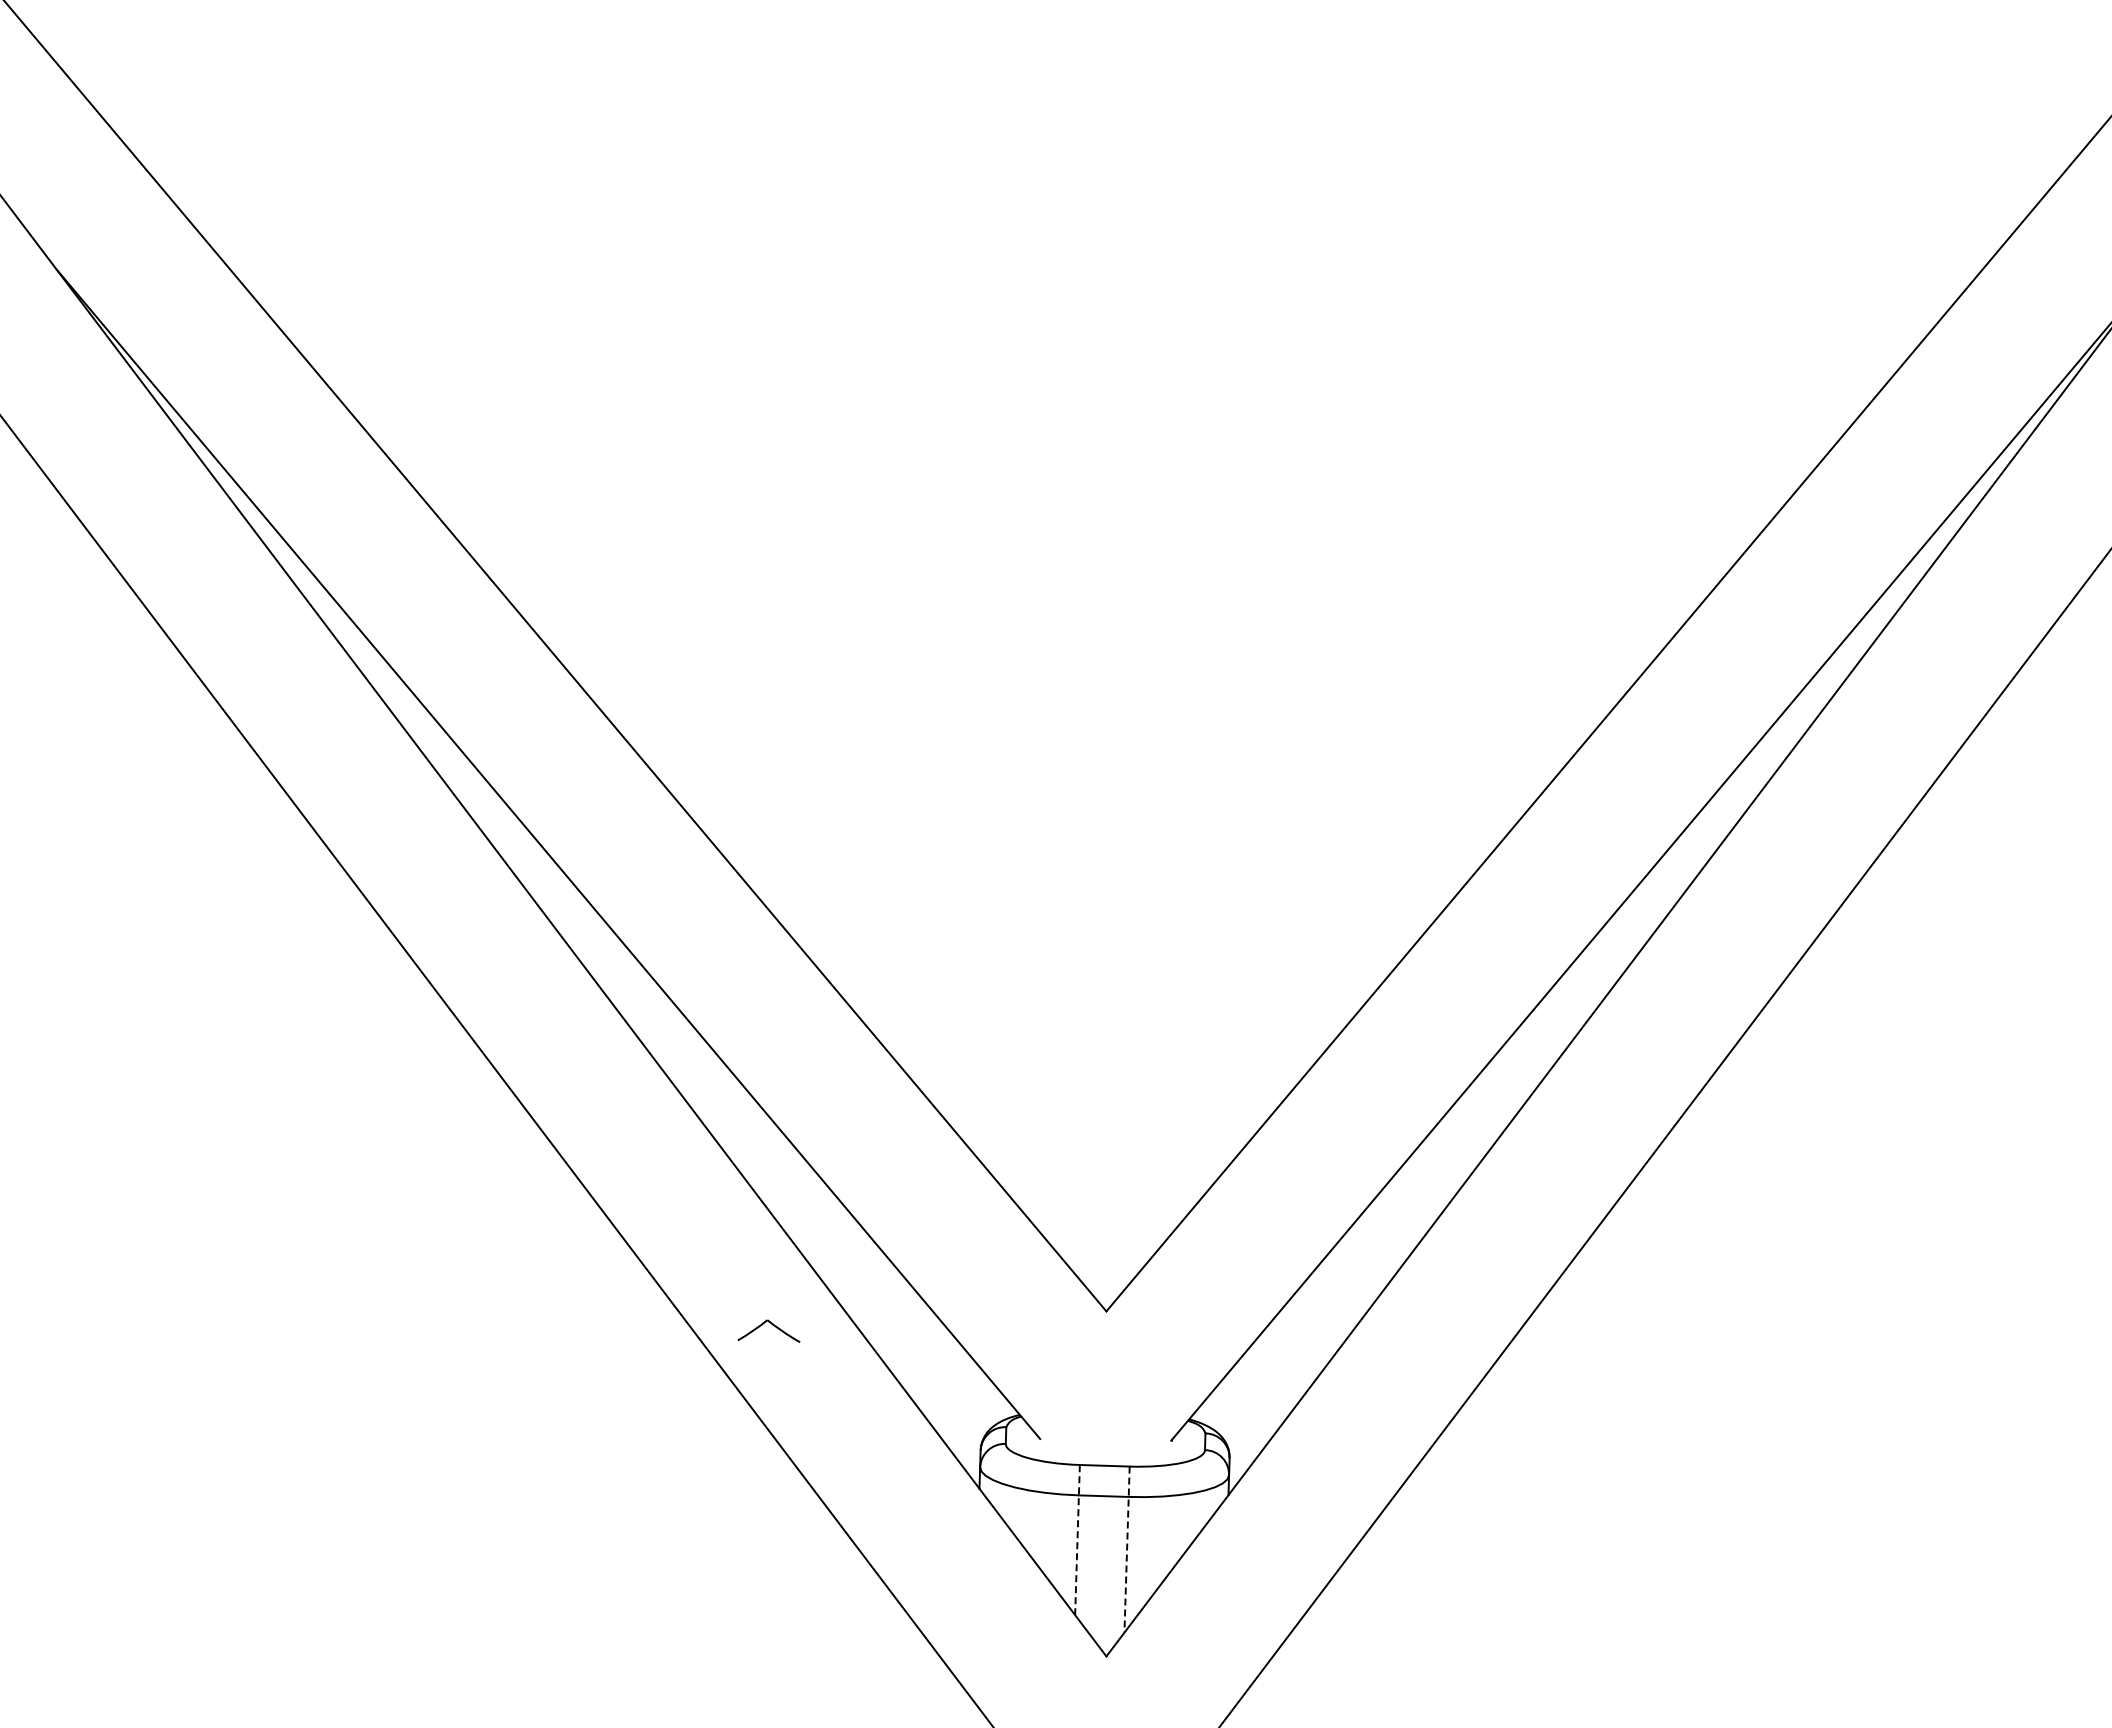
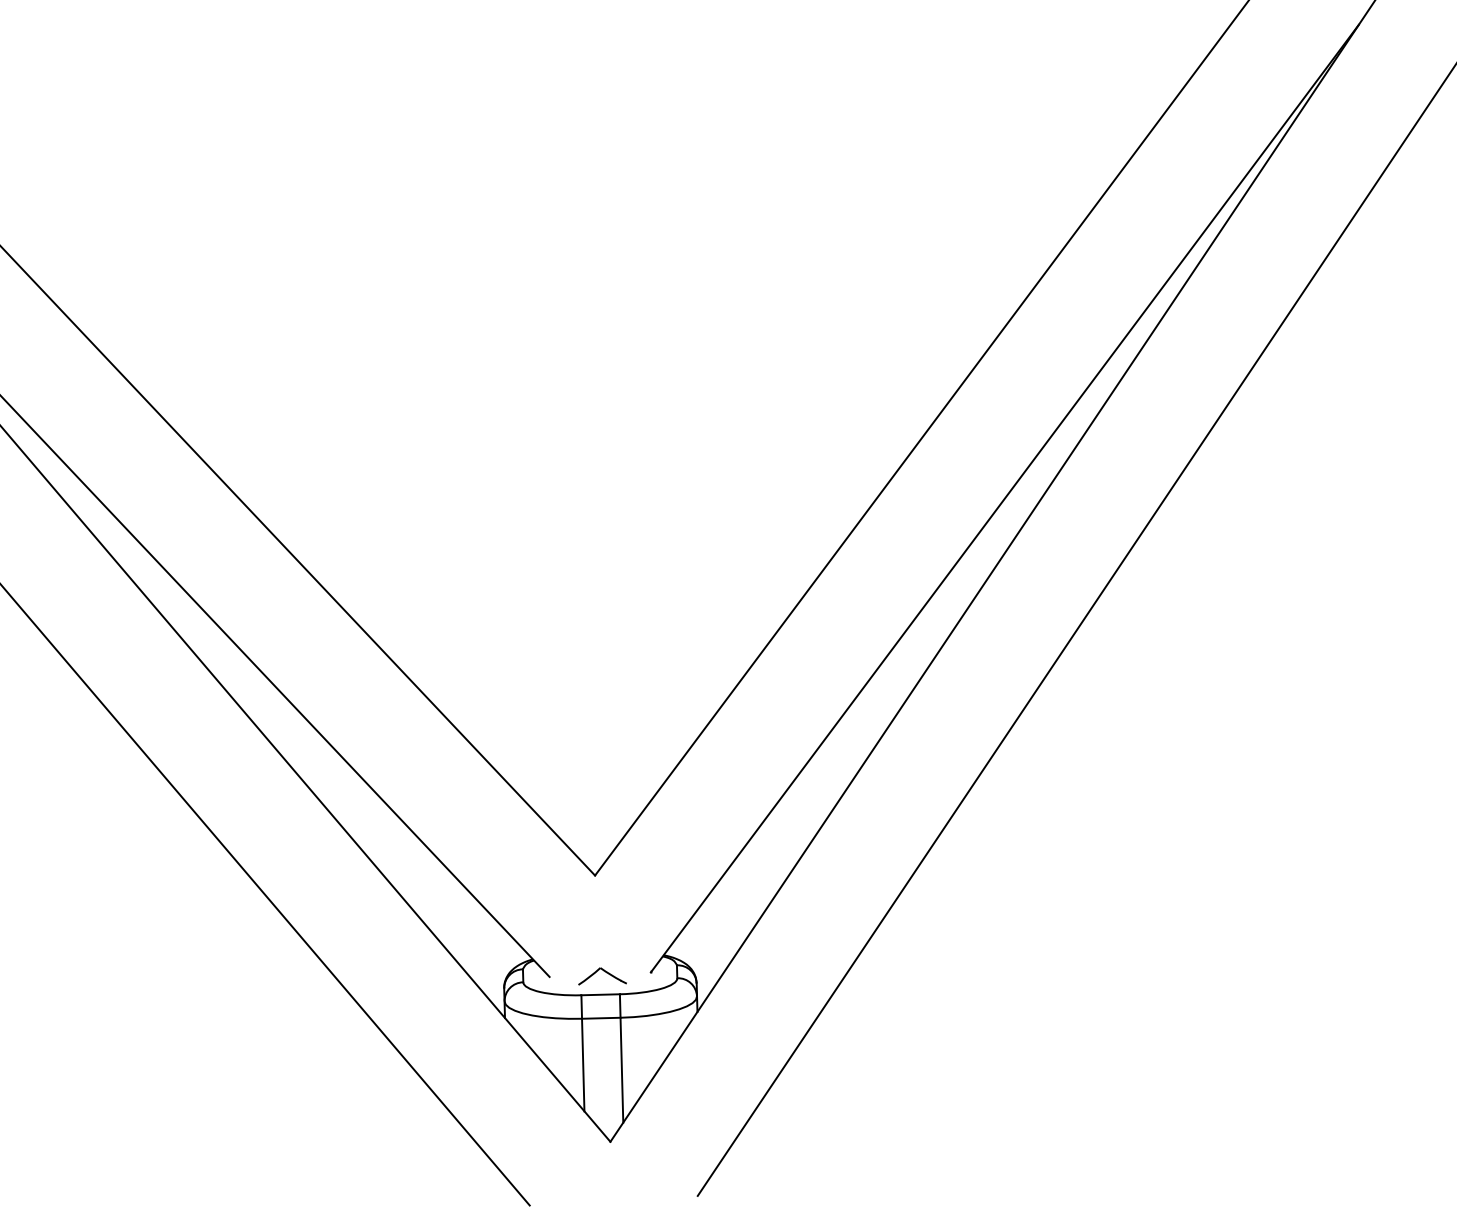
part: (772, 1325) -> (604, 971), moved
line: (1077, 1539) -> (582, 1052), dashed -> solid
line: (1127, 1550) -> (621, 1059), dashed -> solid

